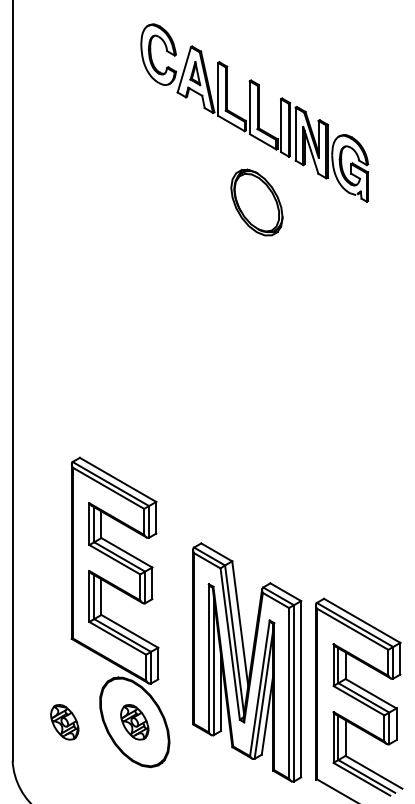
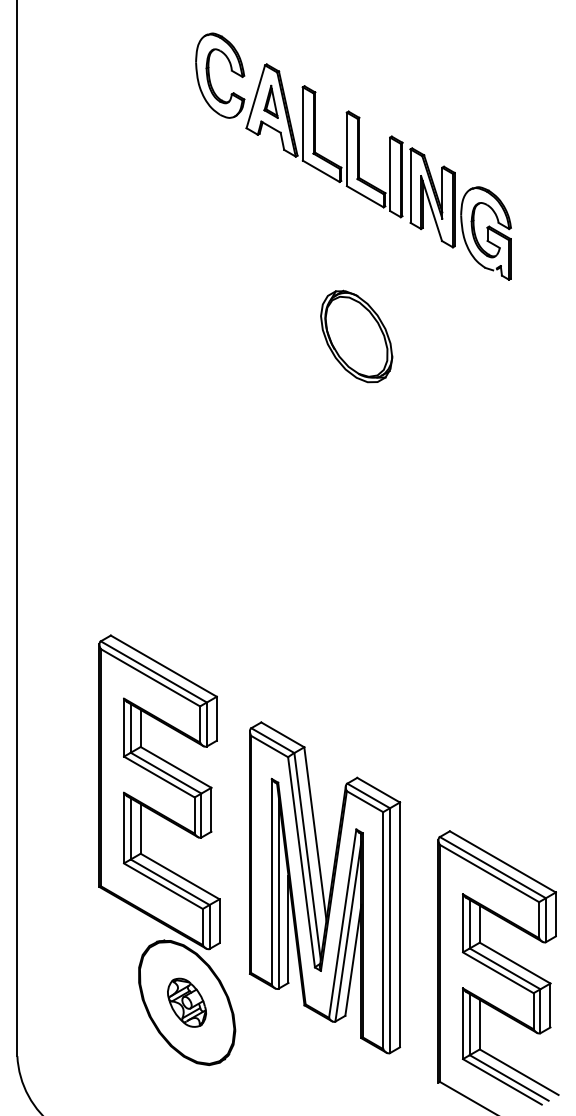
part: (256, 202) -> (356, 336), moved
part: (247, 662) -> (325, 887), moved
part: (64, 722) -> (89, 1003), removed

